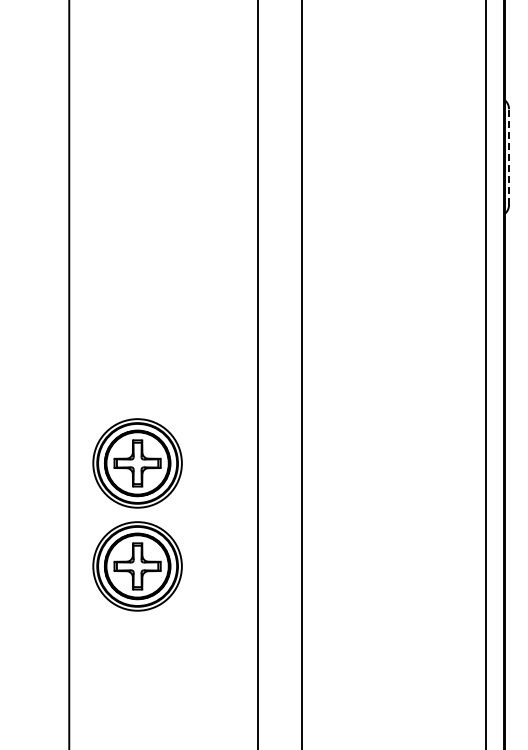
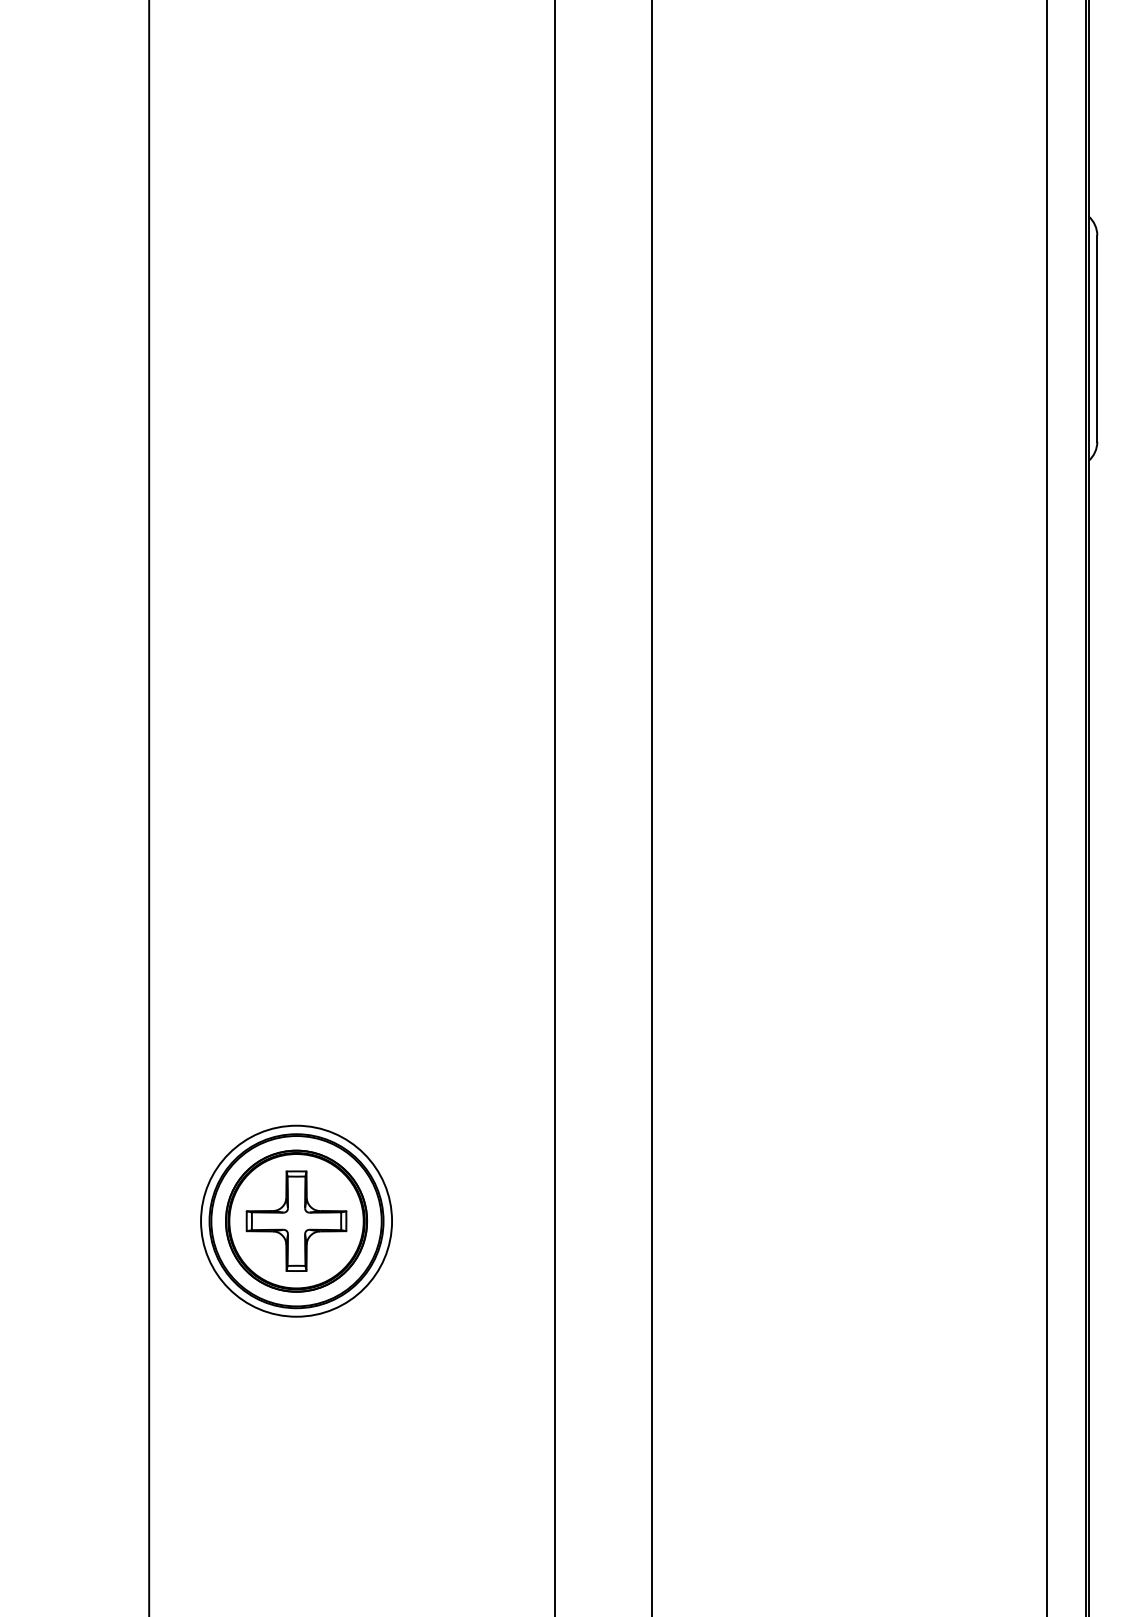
line: (509, 157) -> (1098, 339), dashed -> solid
part: (137, 463) -> (296, 999), removed

